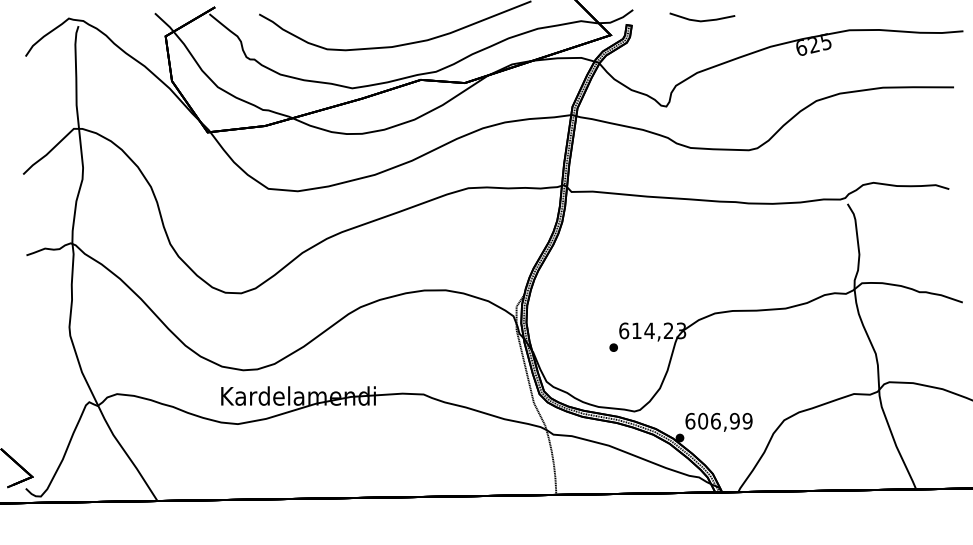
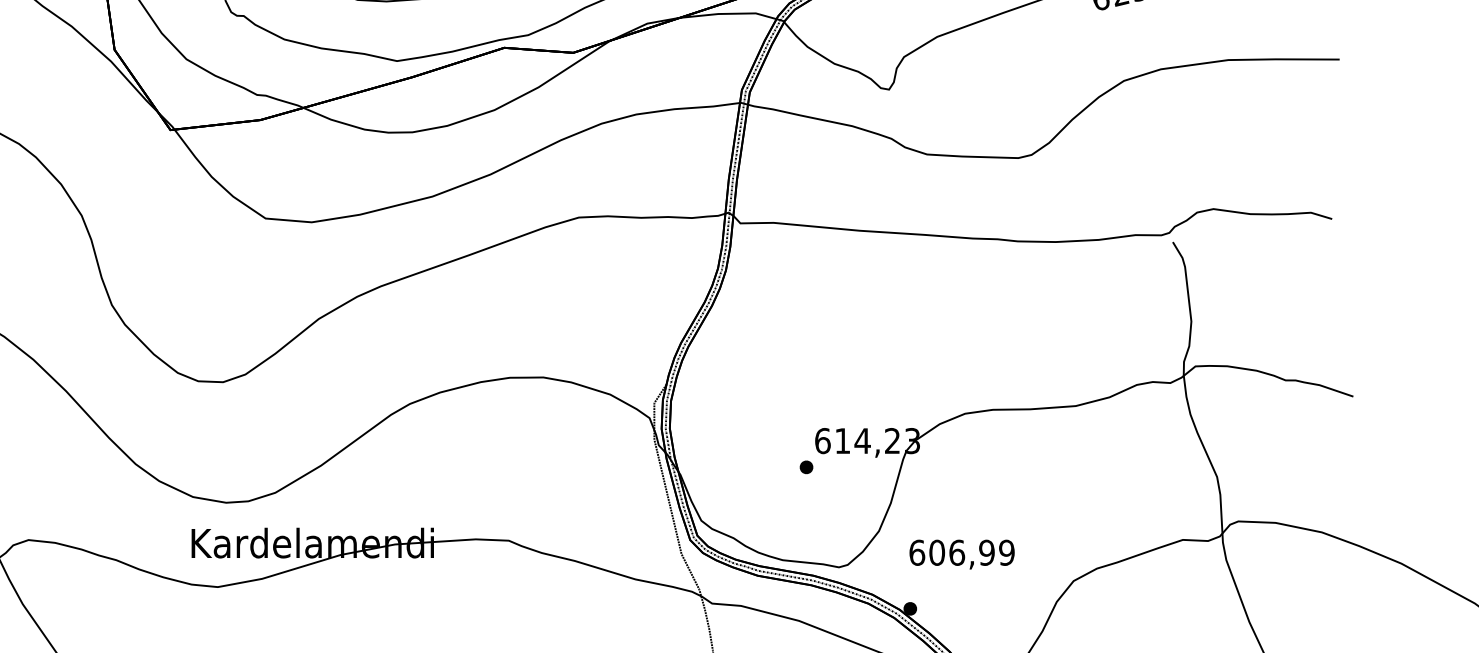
text: (718, 421) -> (961, 553), moved

